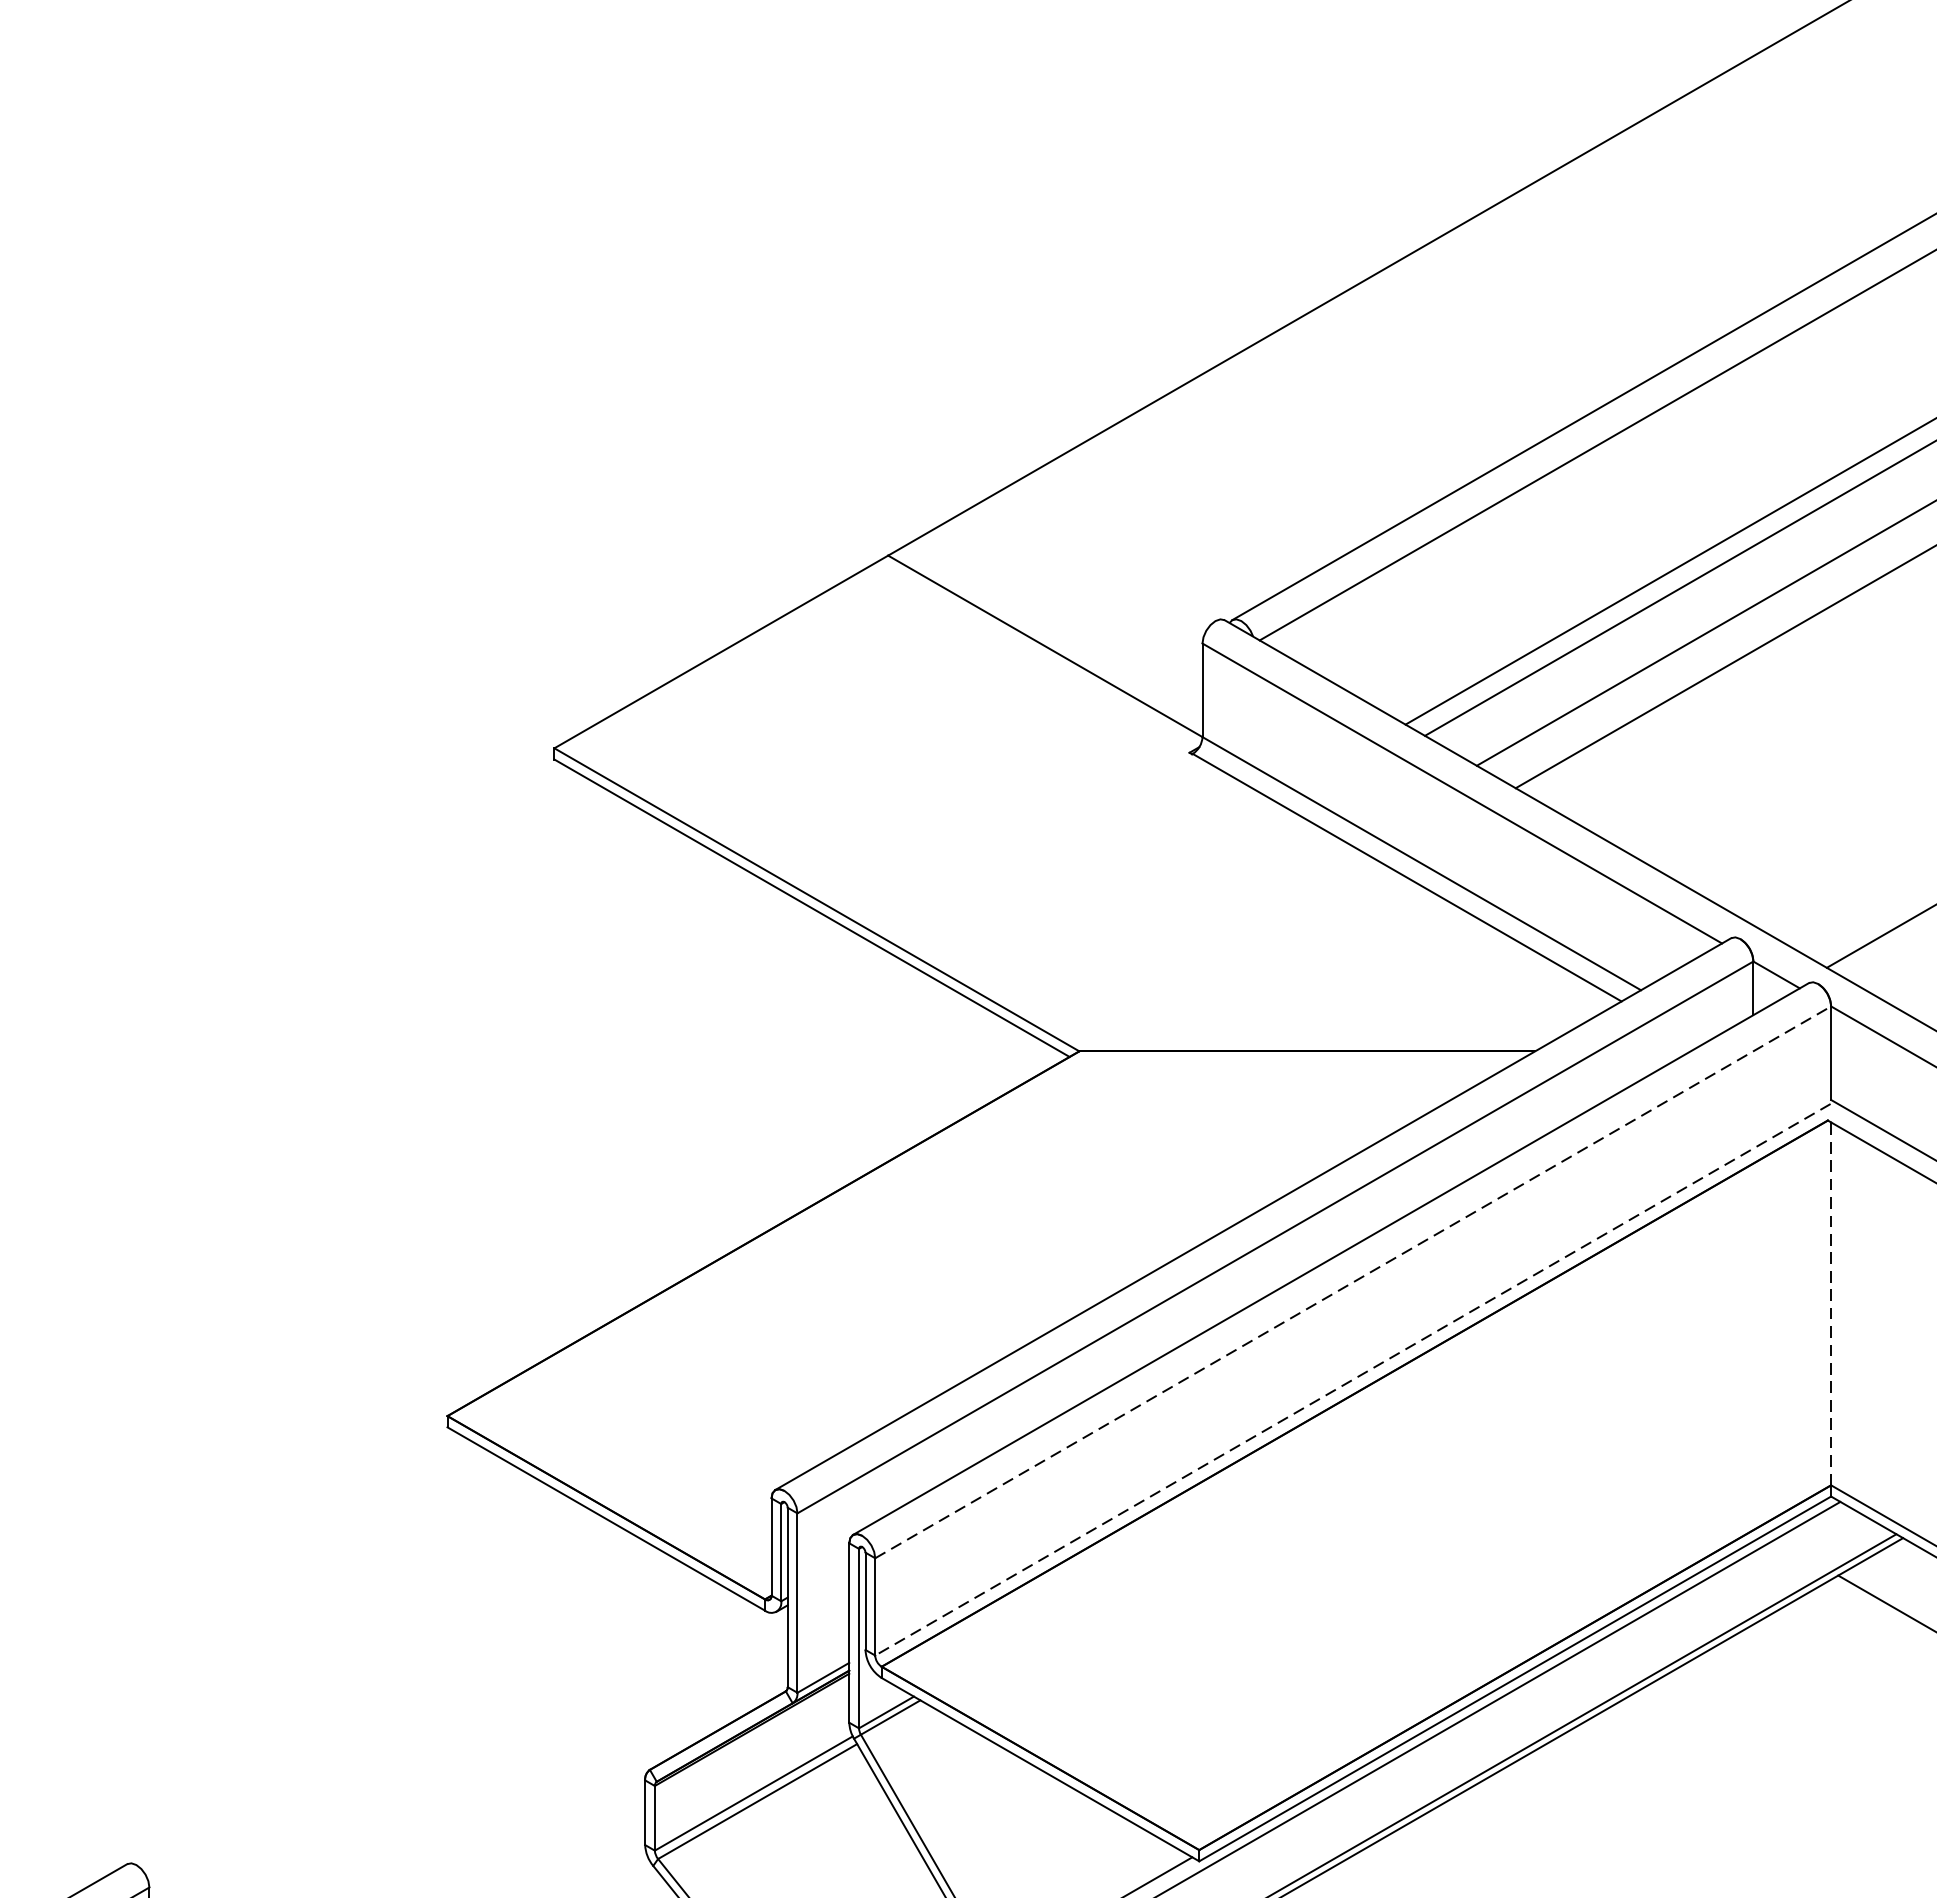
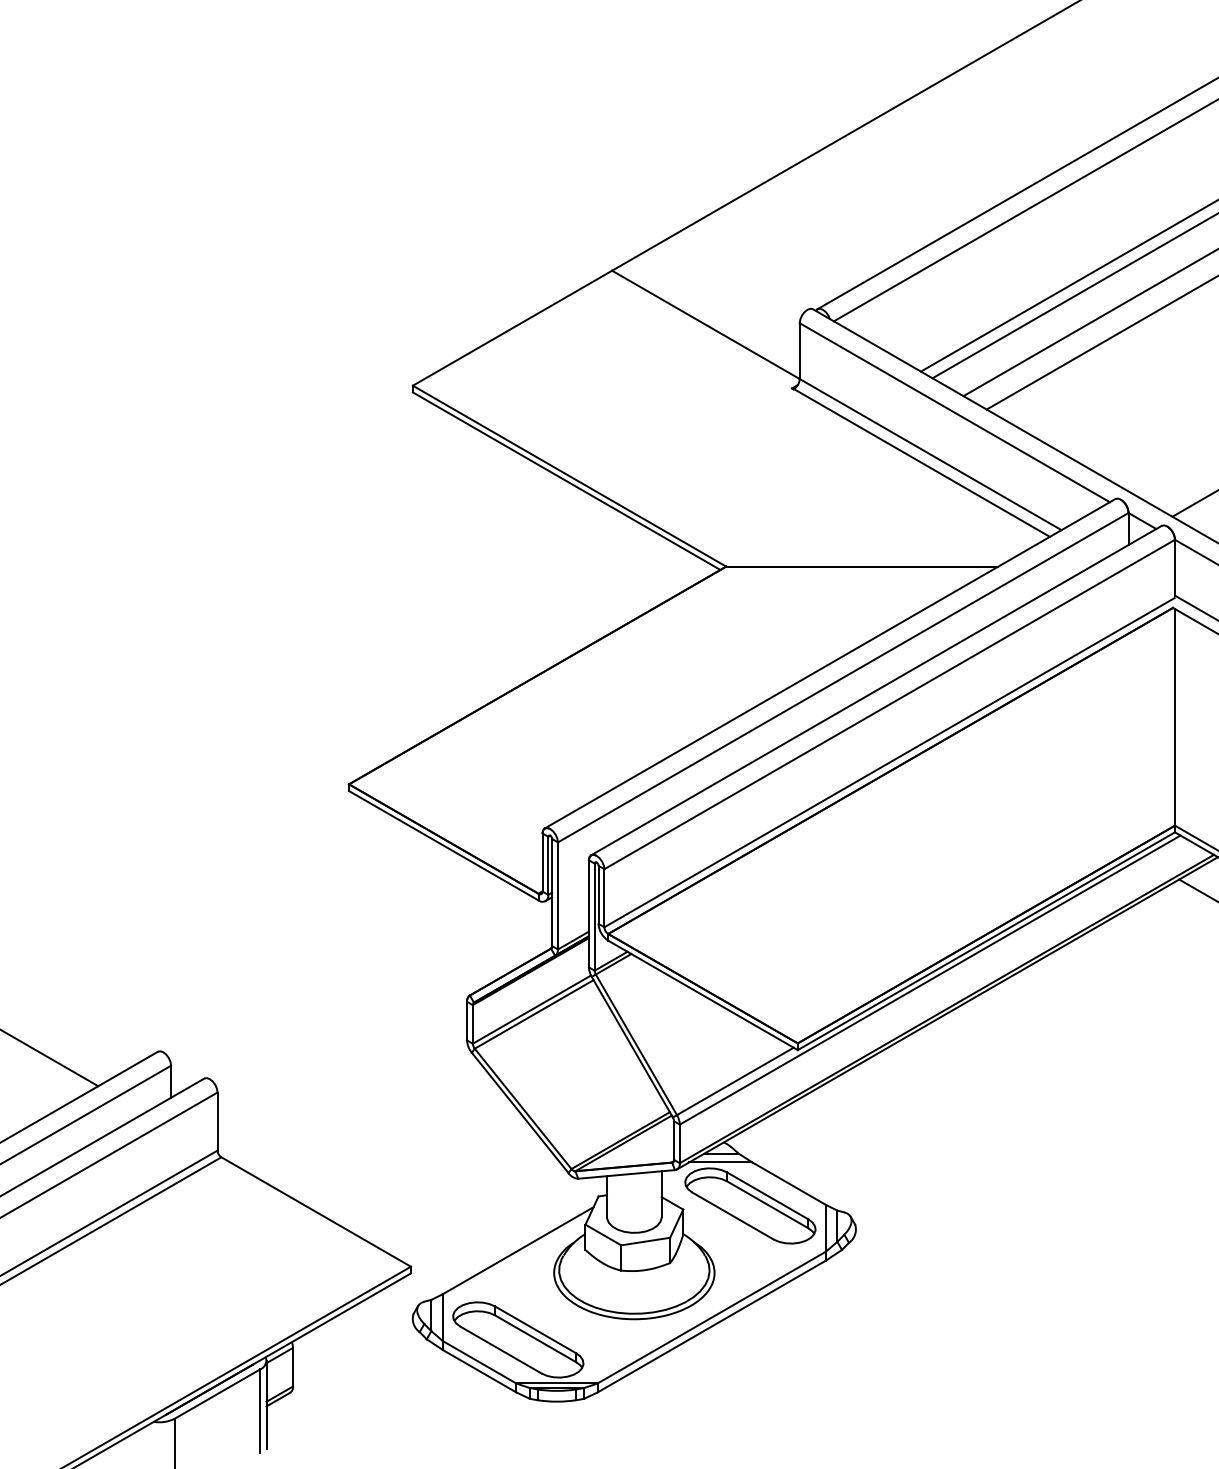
line: (1354, 1282) -> (890, 704), dashed -> solid
line: (1830, 1302) -> (1174, 716), dashed -> solid
line: (1352, 1379) -> (889, 762), dashed -> solid

